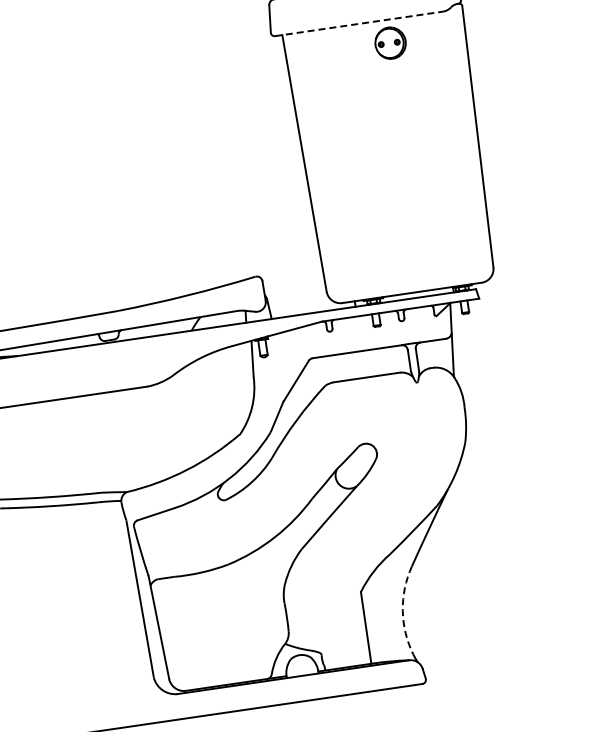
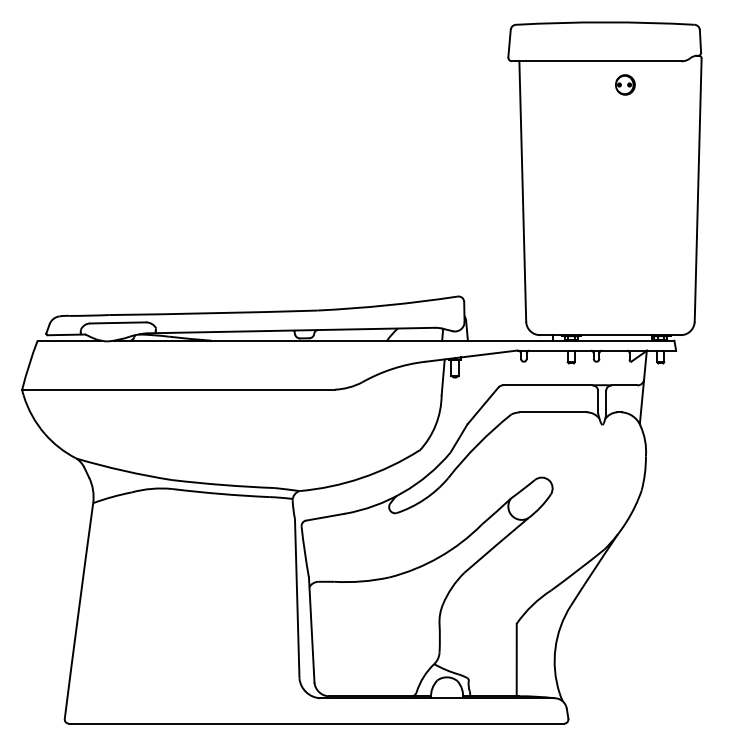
line: (358, 24) -> (596, 61), dashed -> solid
part: (390, 42) -> (625, 84), size x0.62
arc: (402, 610) -> (555, 648), dashed -> solid

